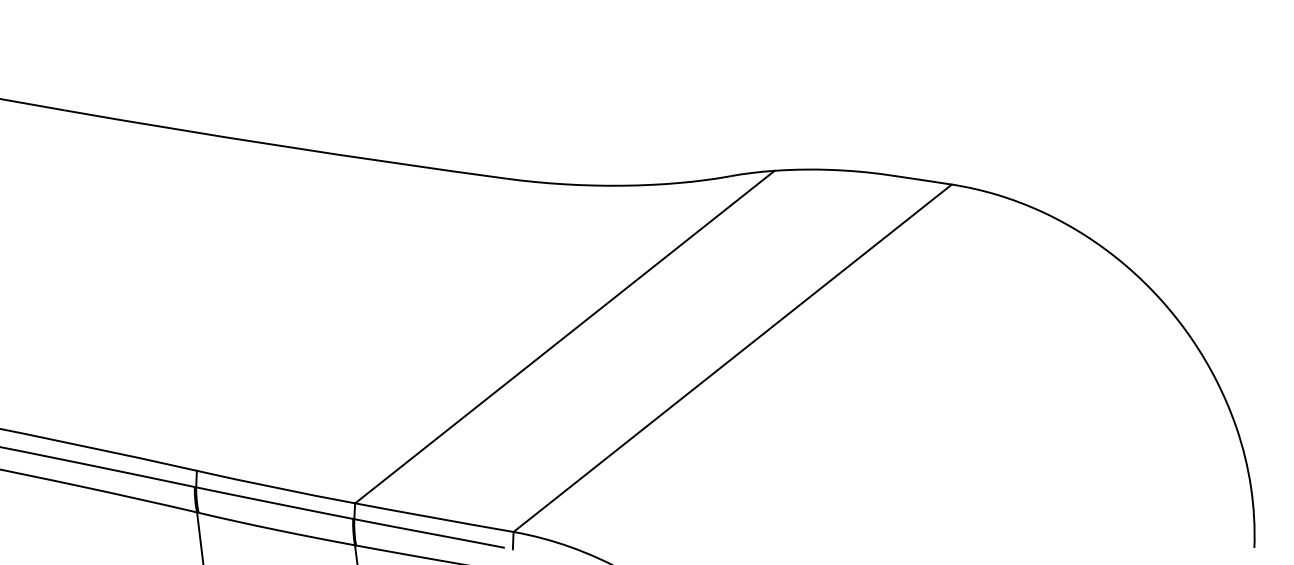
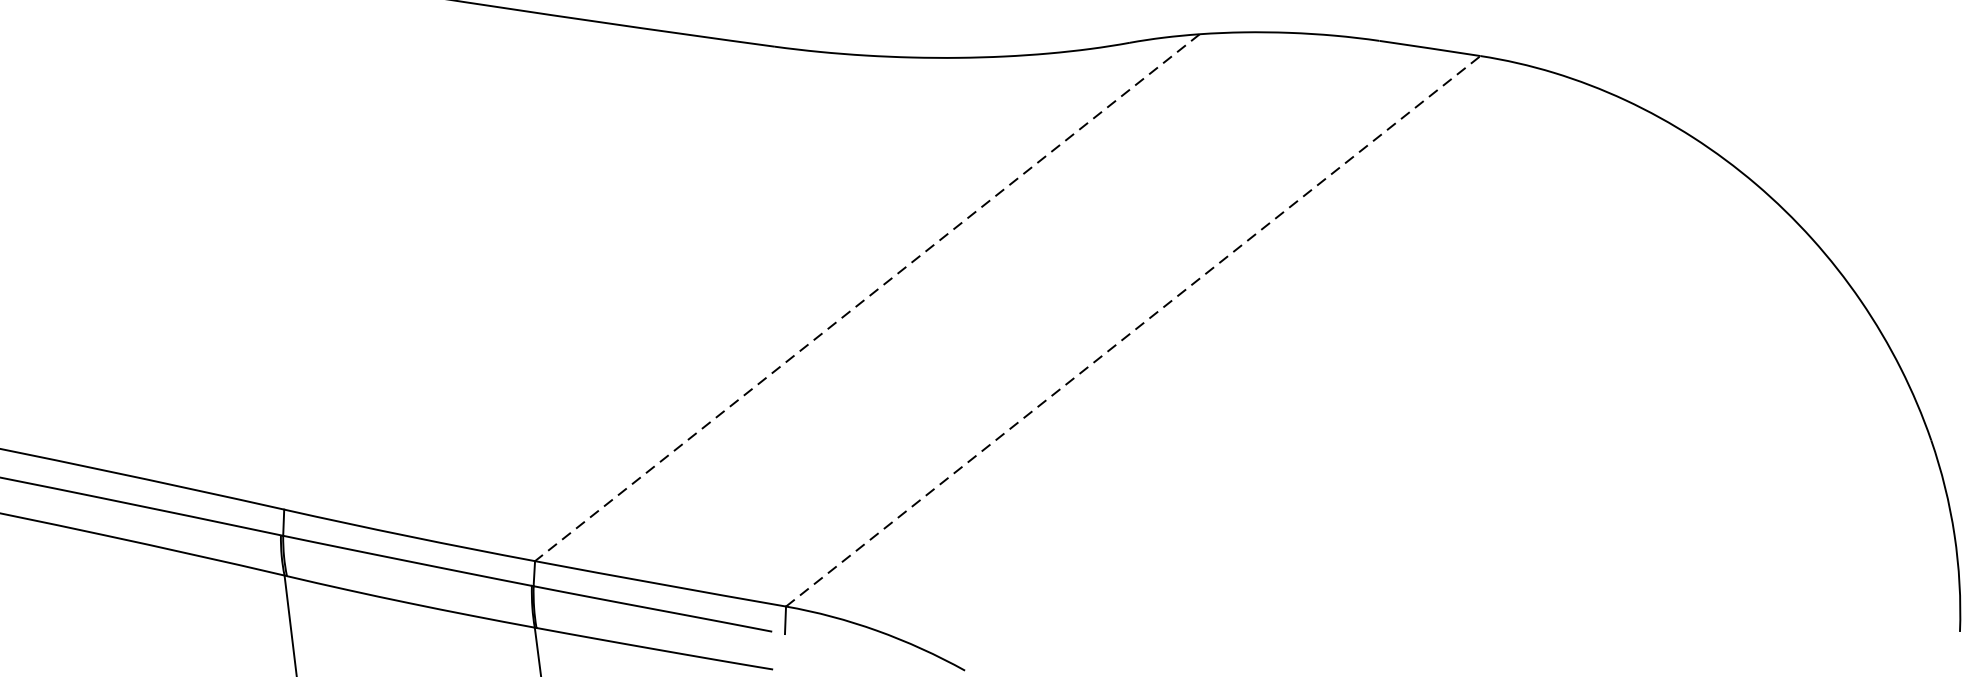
line: (564, 337) -> (866, 298), solid -> dashed
line: (732, 358) -> (1132, 331), solid -> dashed

